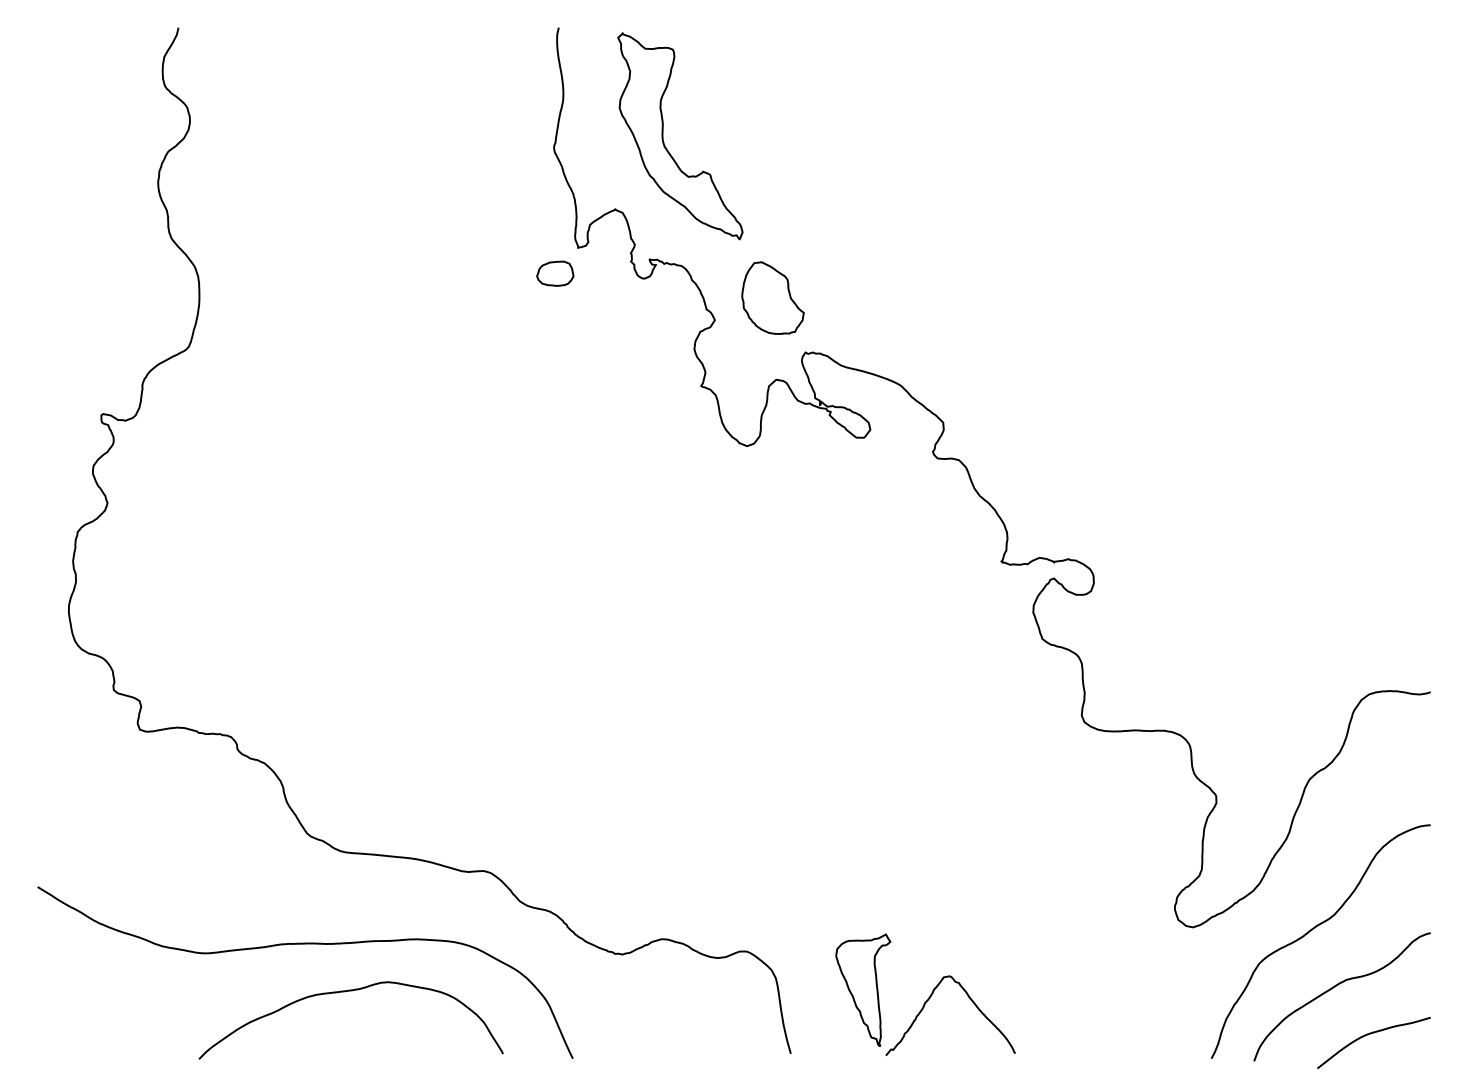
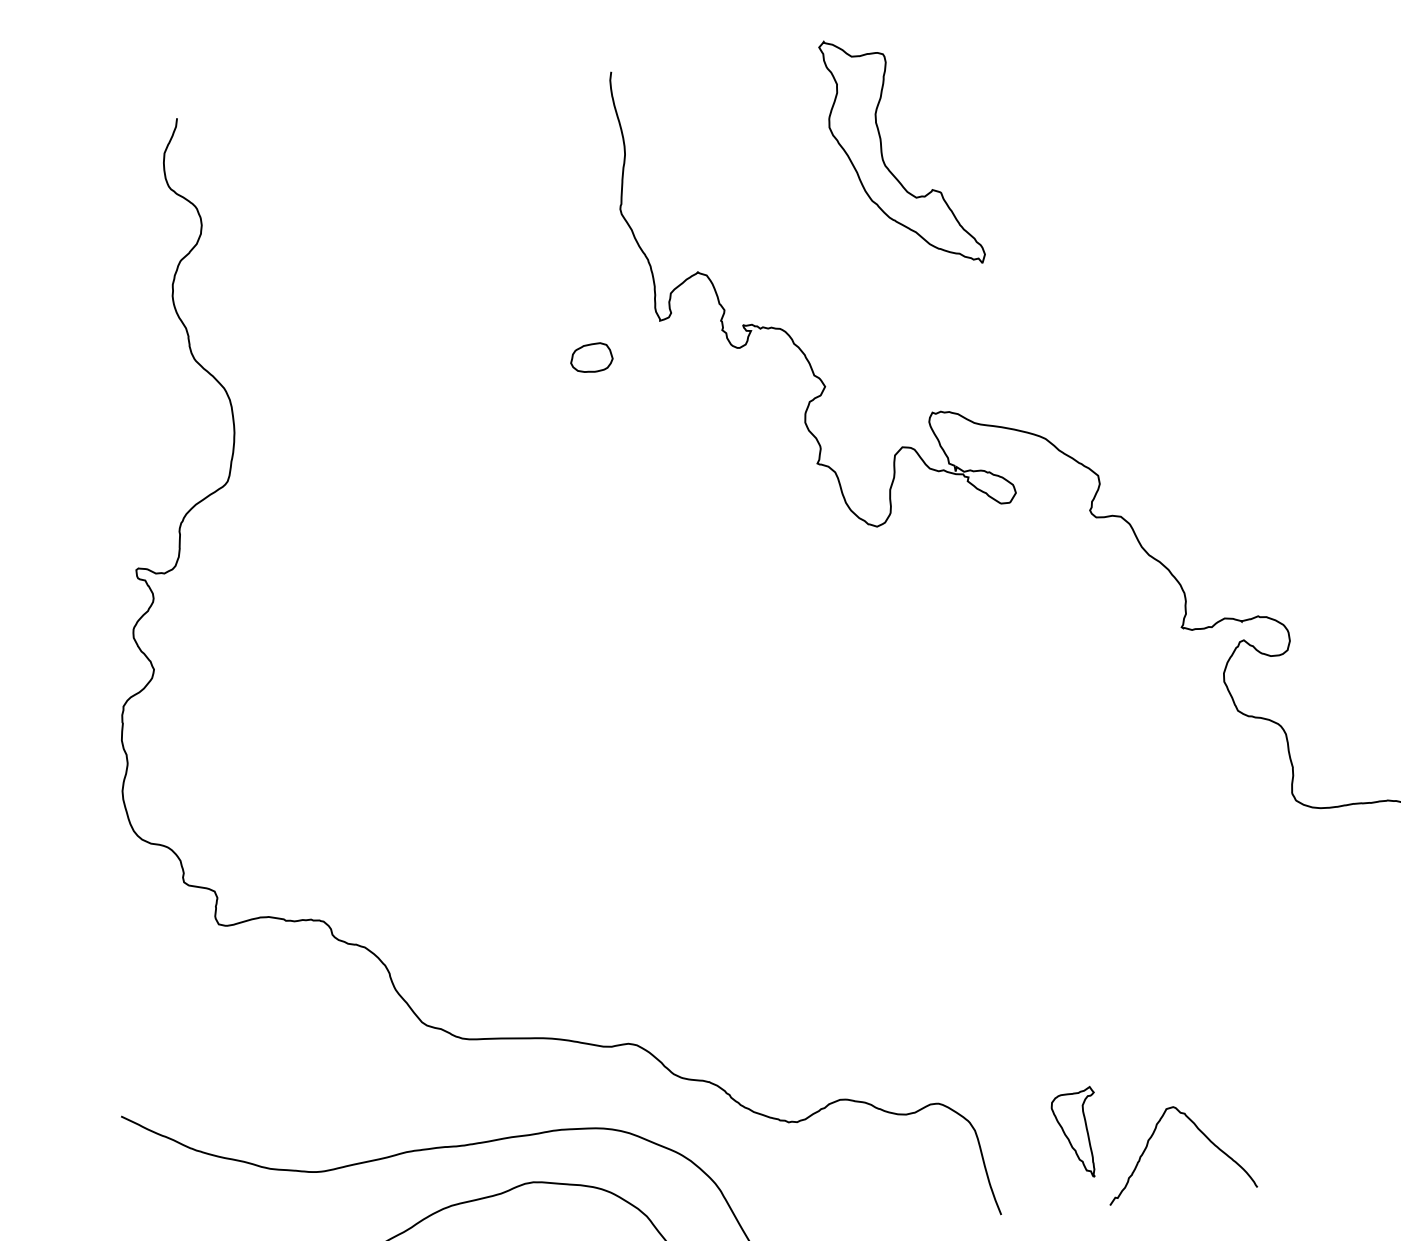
part: (663, 136) -> (882, 154), moved
part: (555, 273) -> (591, 357), moved
part: (772, 297) -> (888, 353), removed
part: (863, 989) -> (1076, 1132), size x0.7

